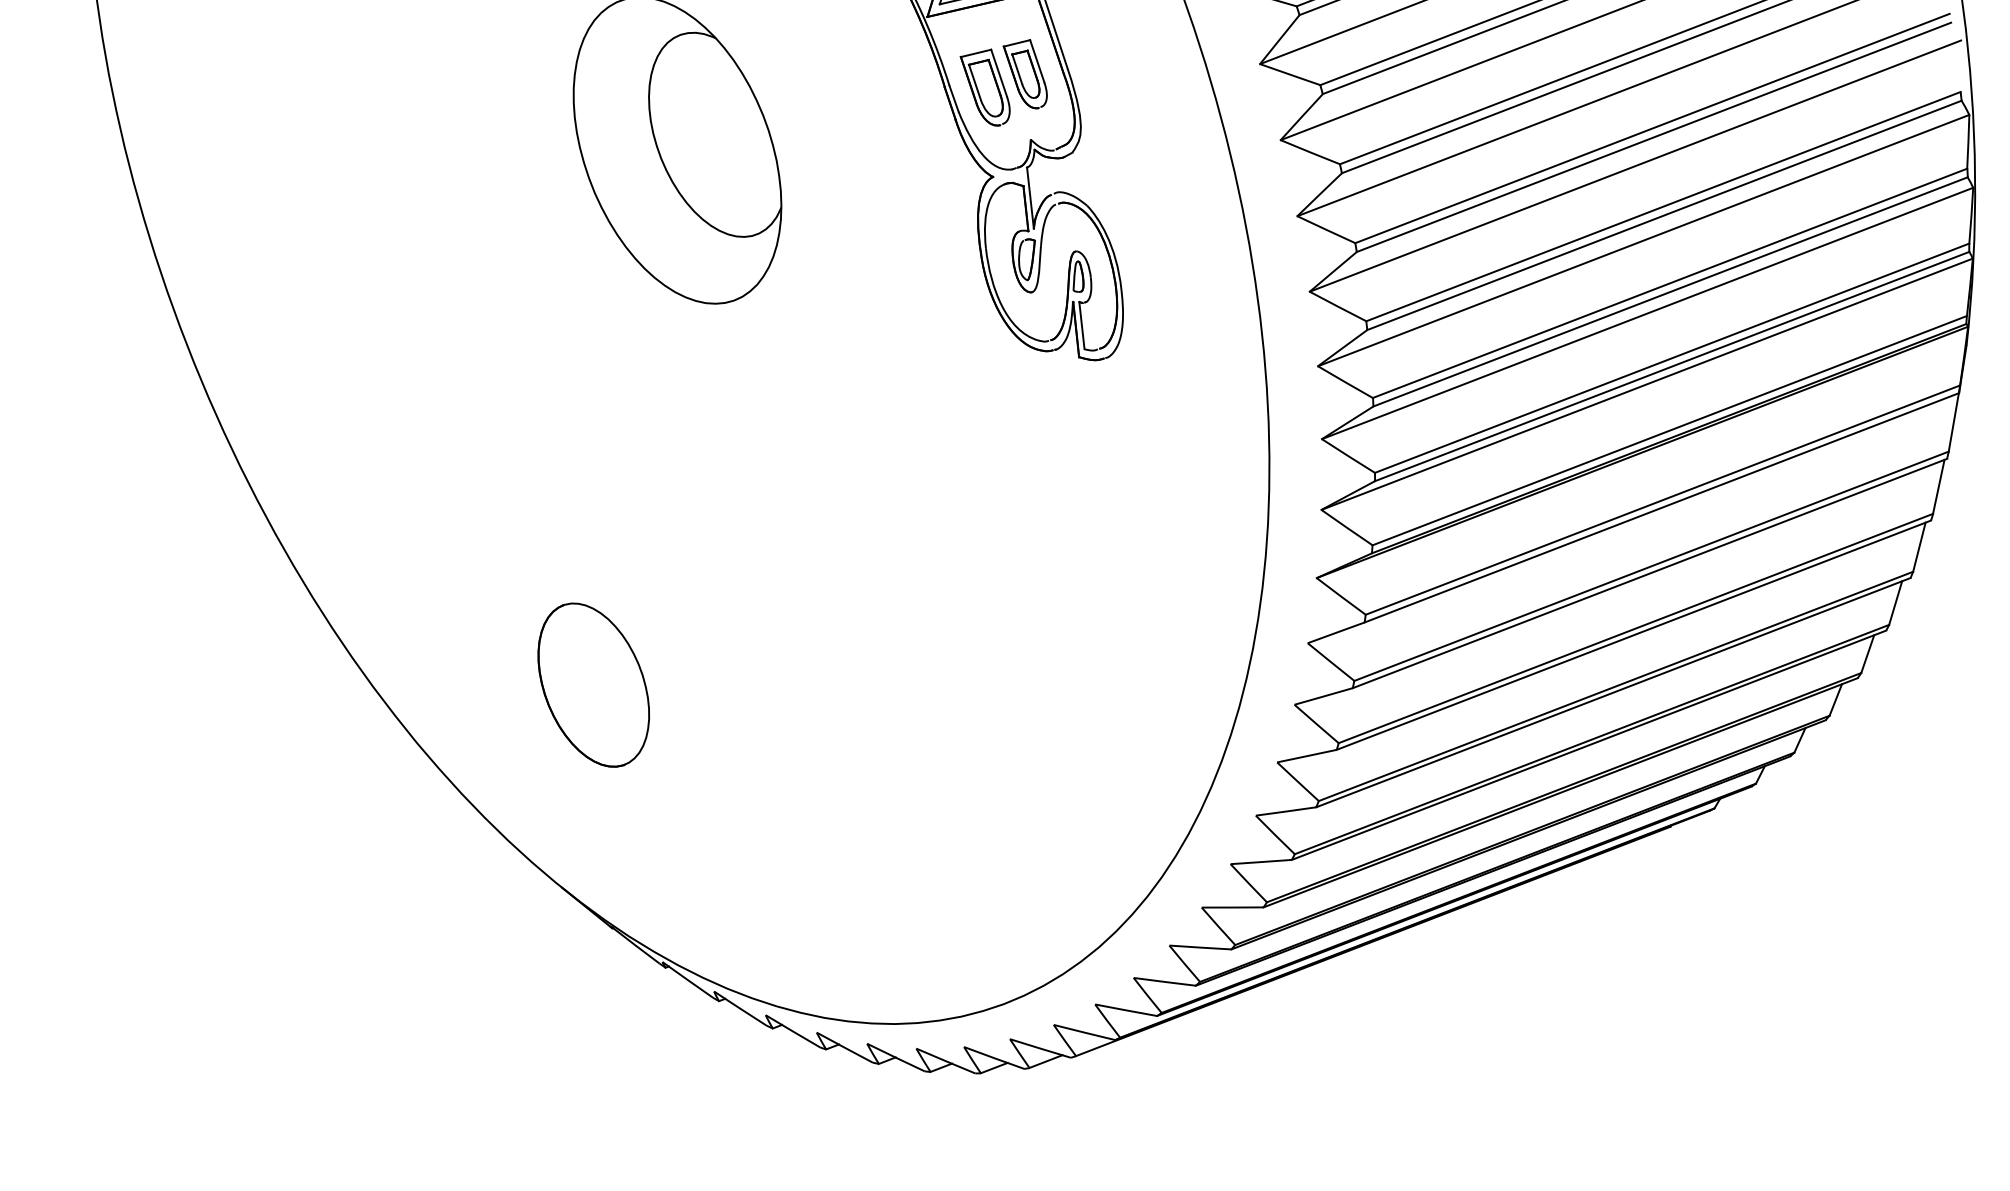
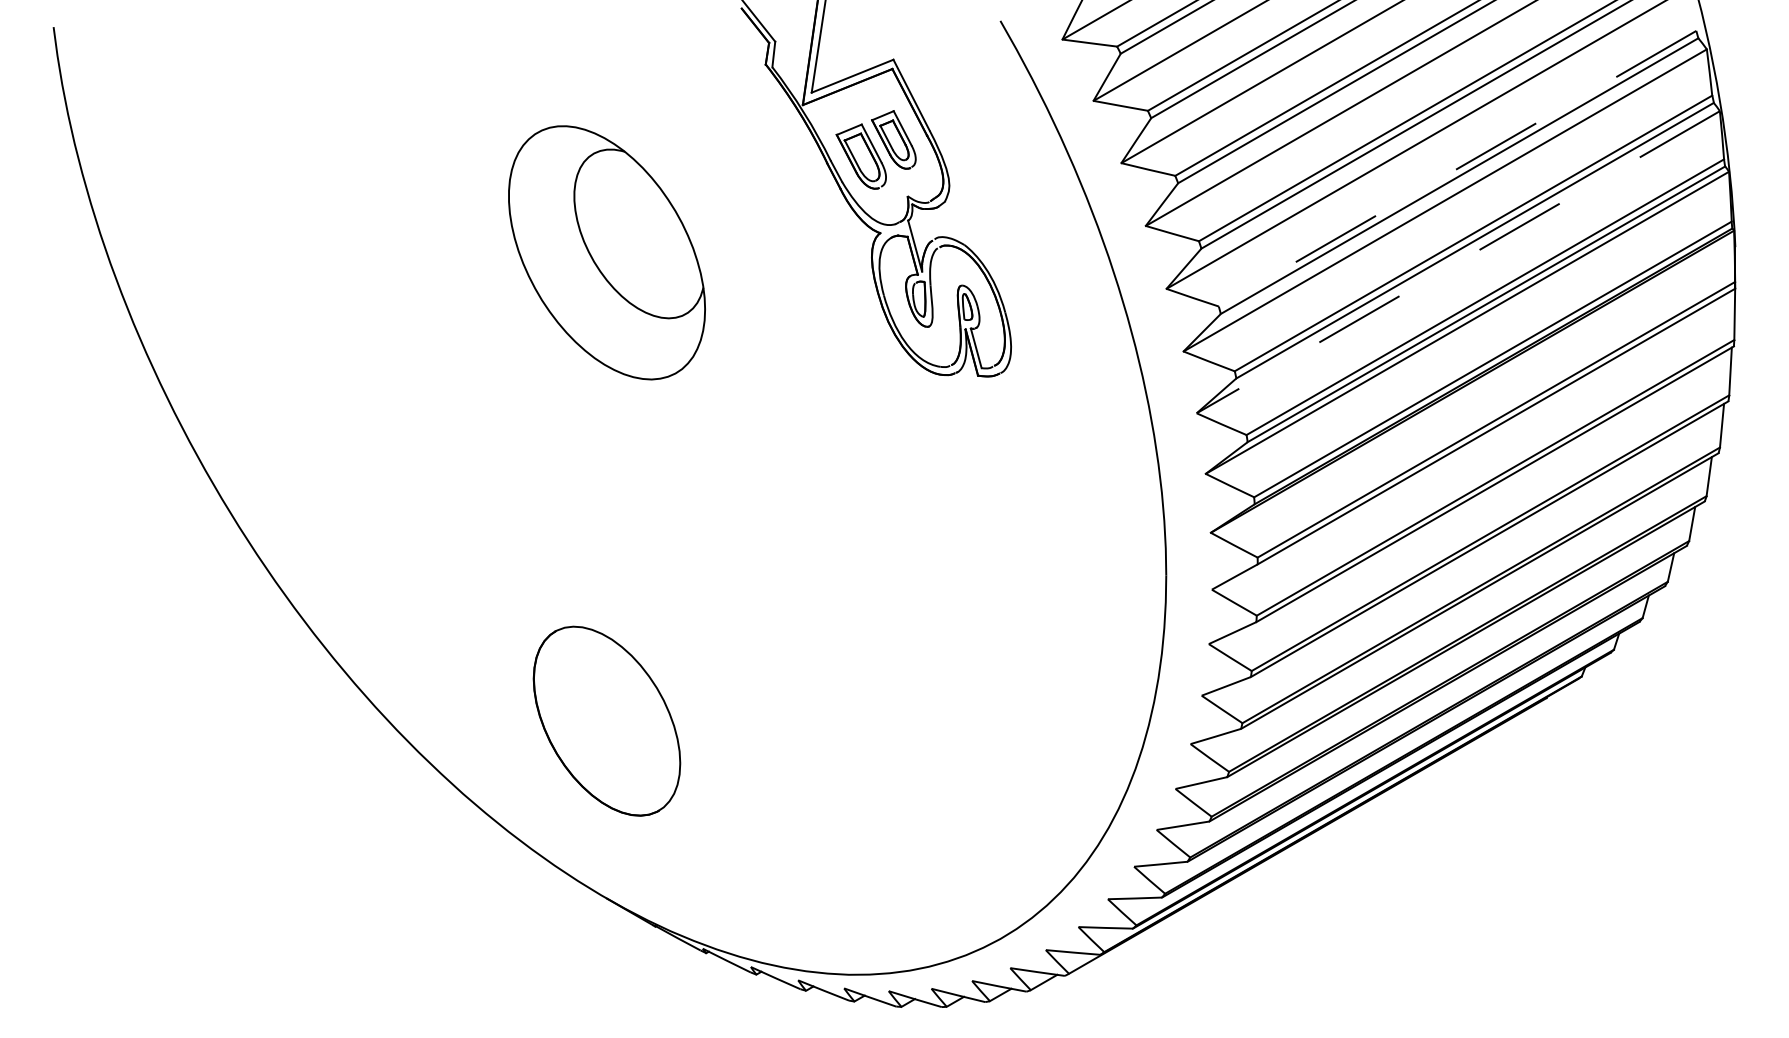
line: (1663, 206) -> (1457, 168), solid -> dashed
line: (1646, 313) -> (1457, 262), solid -> dashed
part: (593, 684) -> (606, 720), size x1.4

